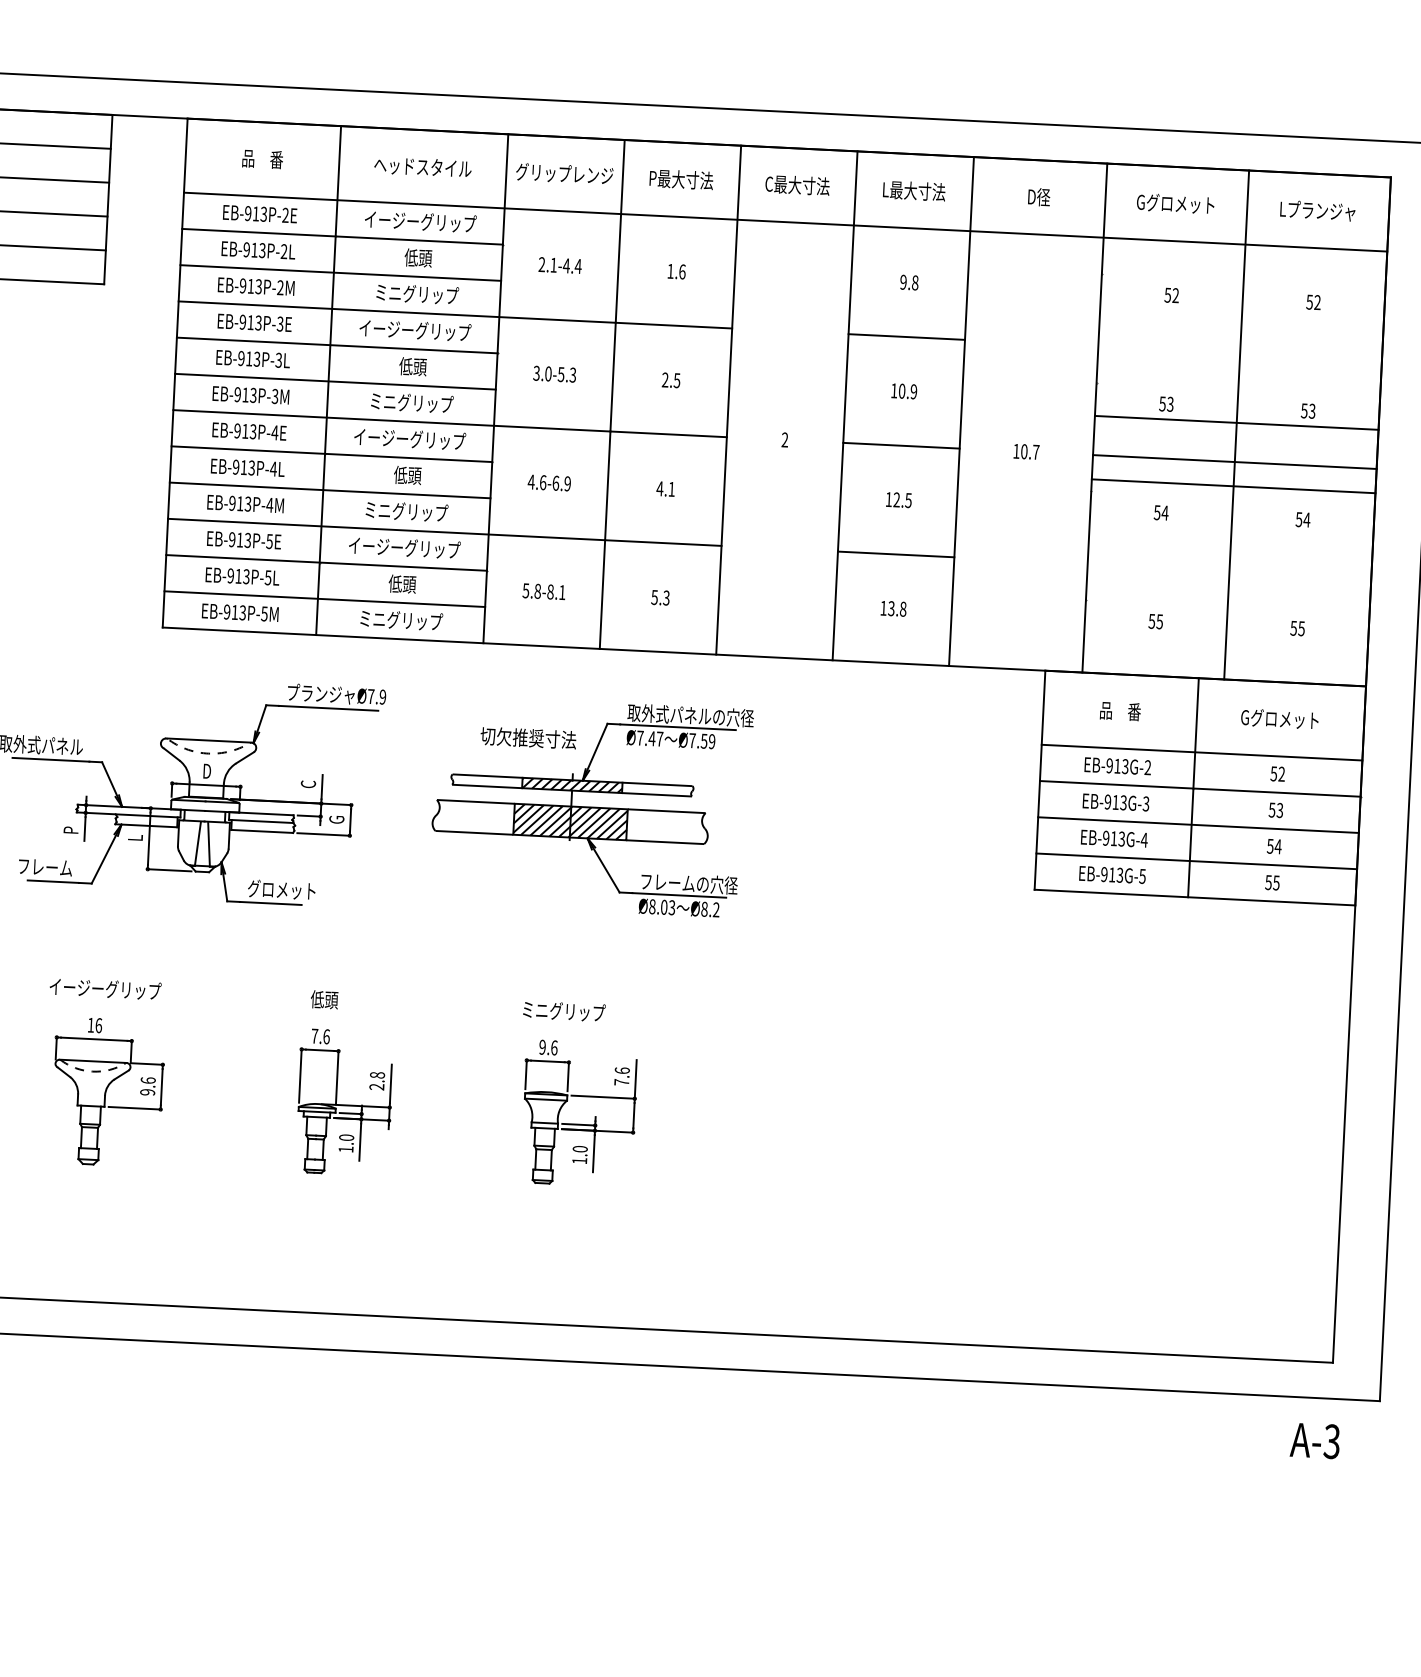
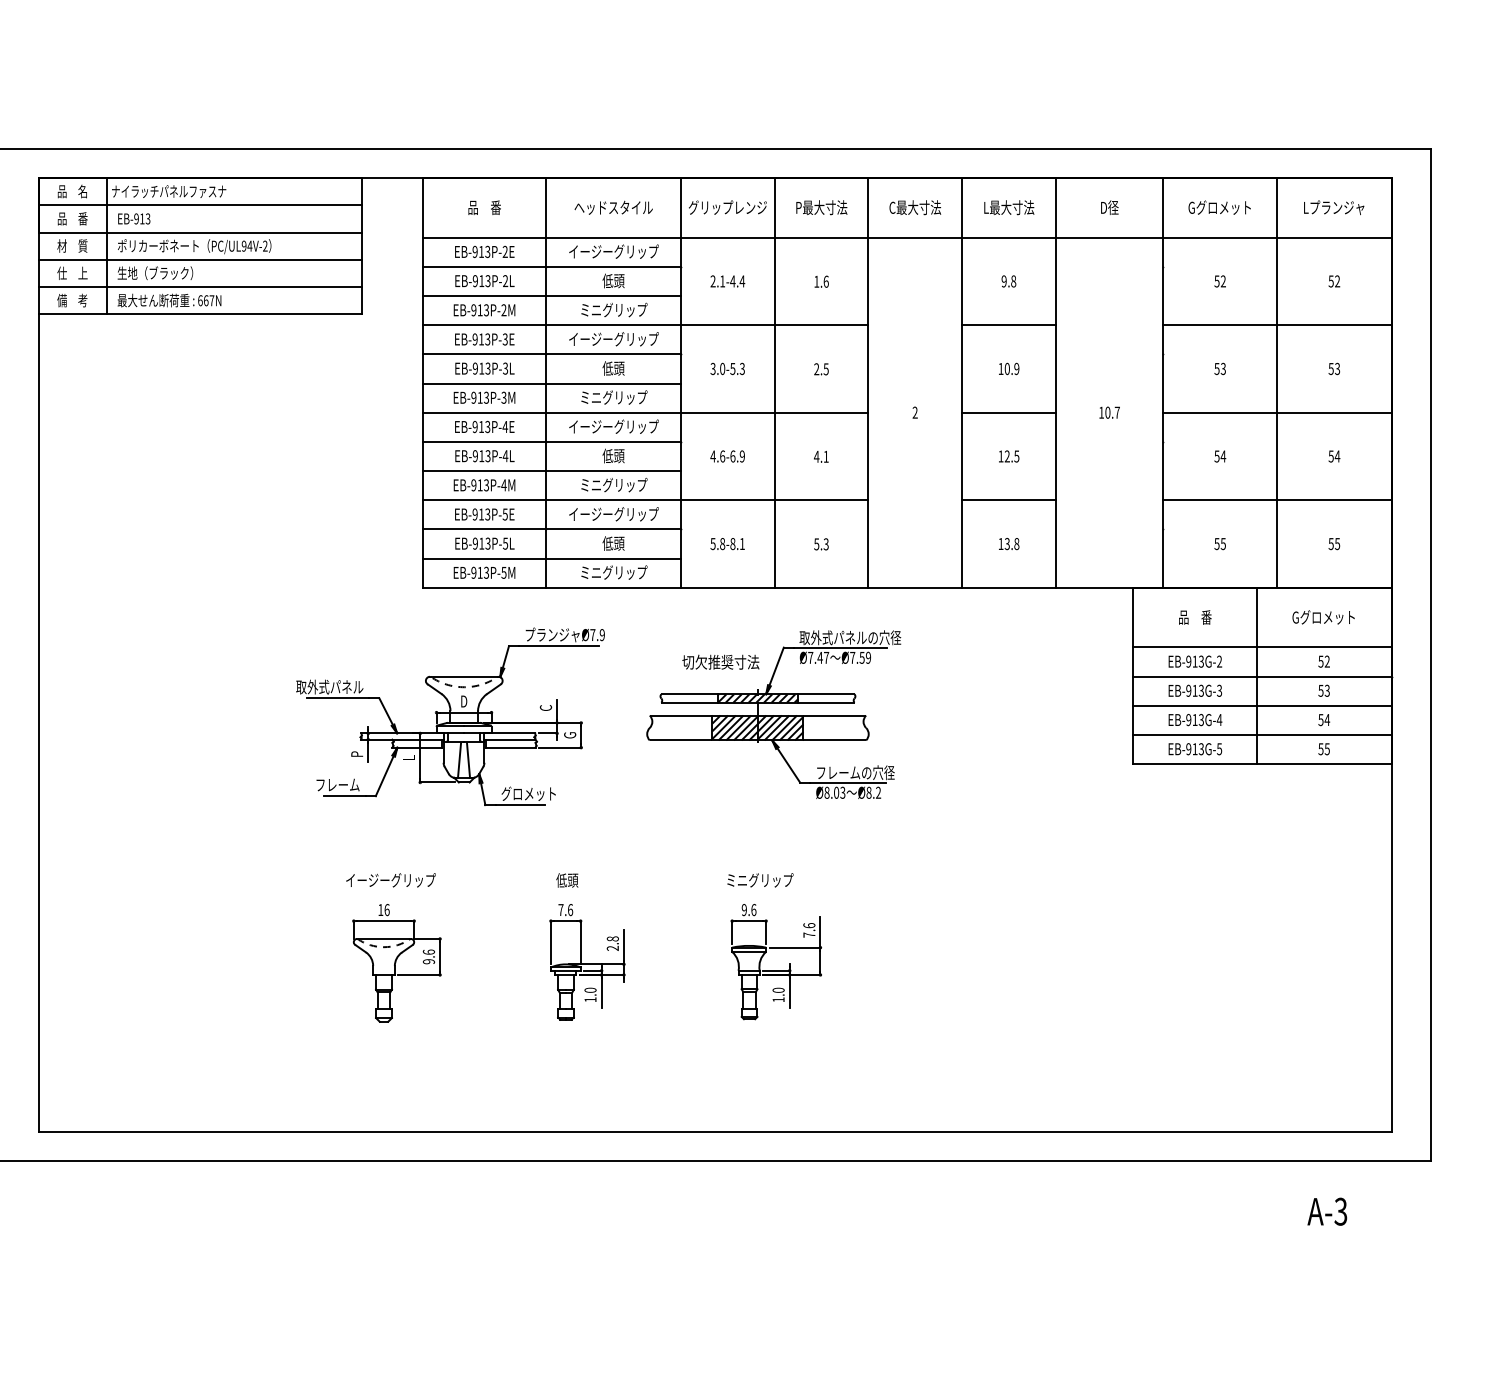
line: (1236, 423) -> (1277, 325), moved
line: (1233, 486) -> (1277, 500), moved
text: (1315, 1440) -> (1327, 1211), moved

